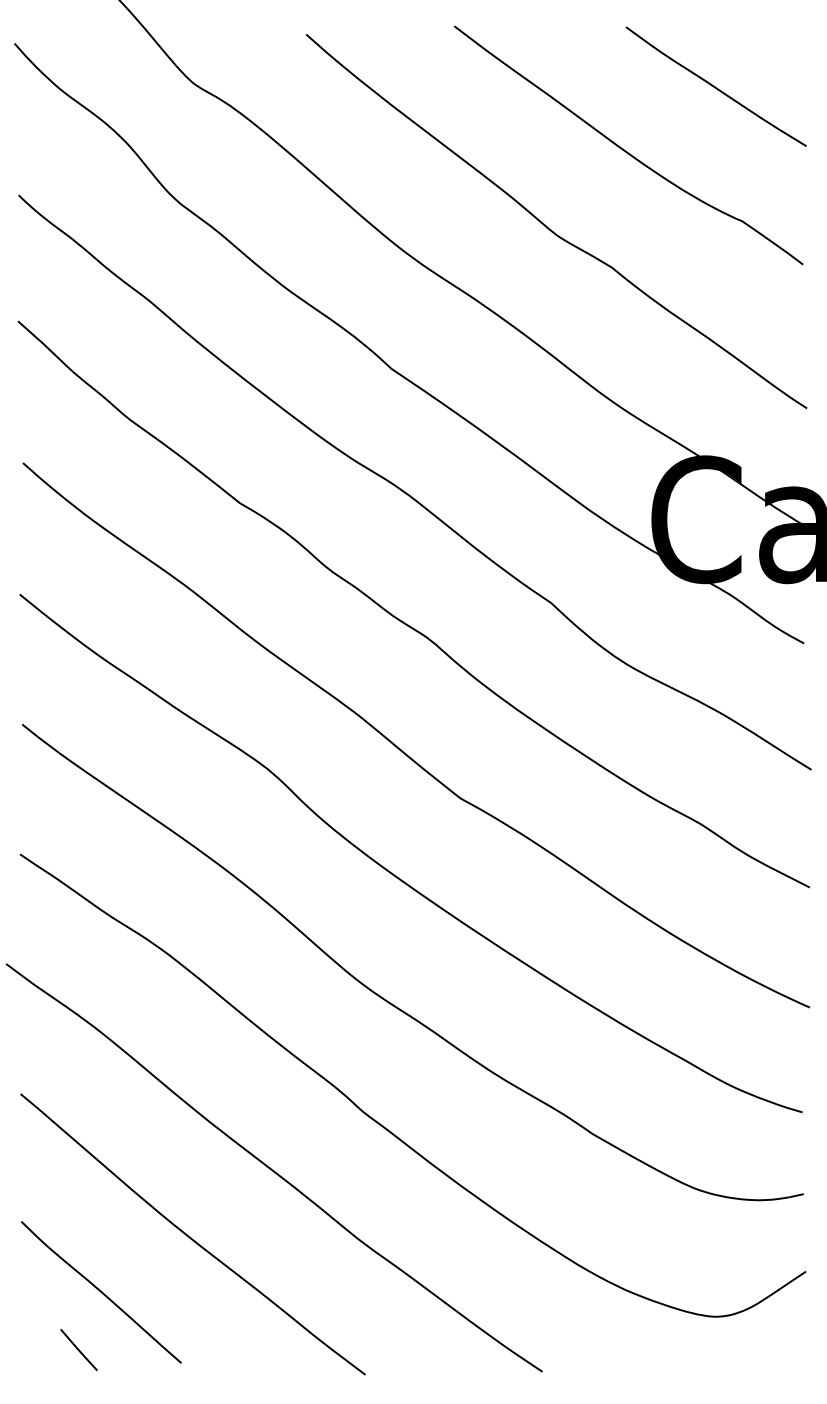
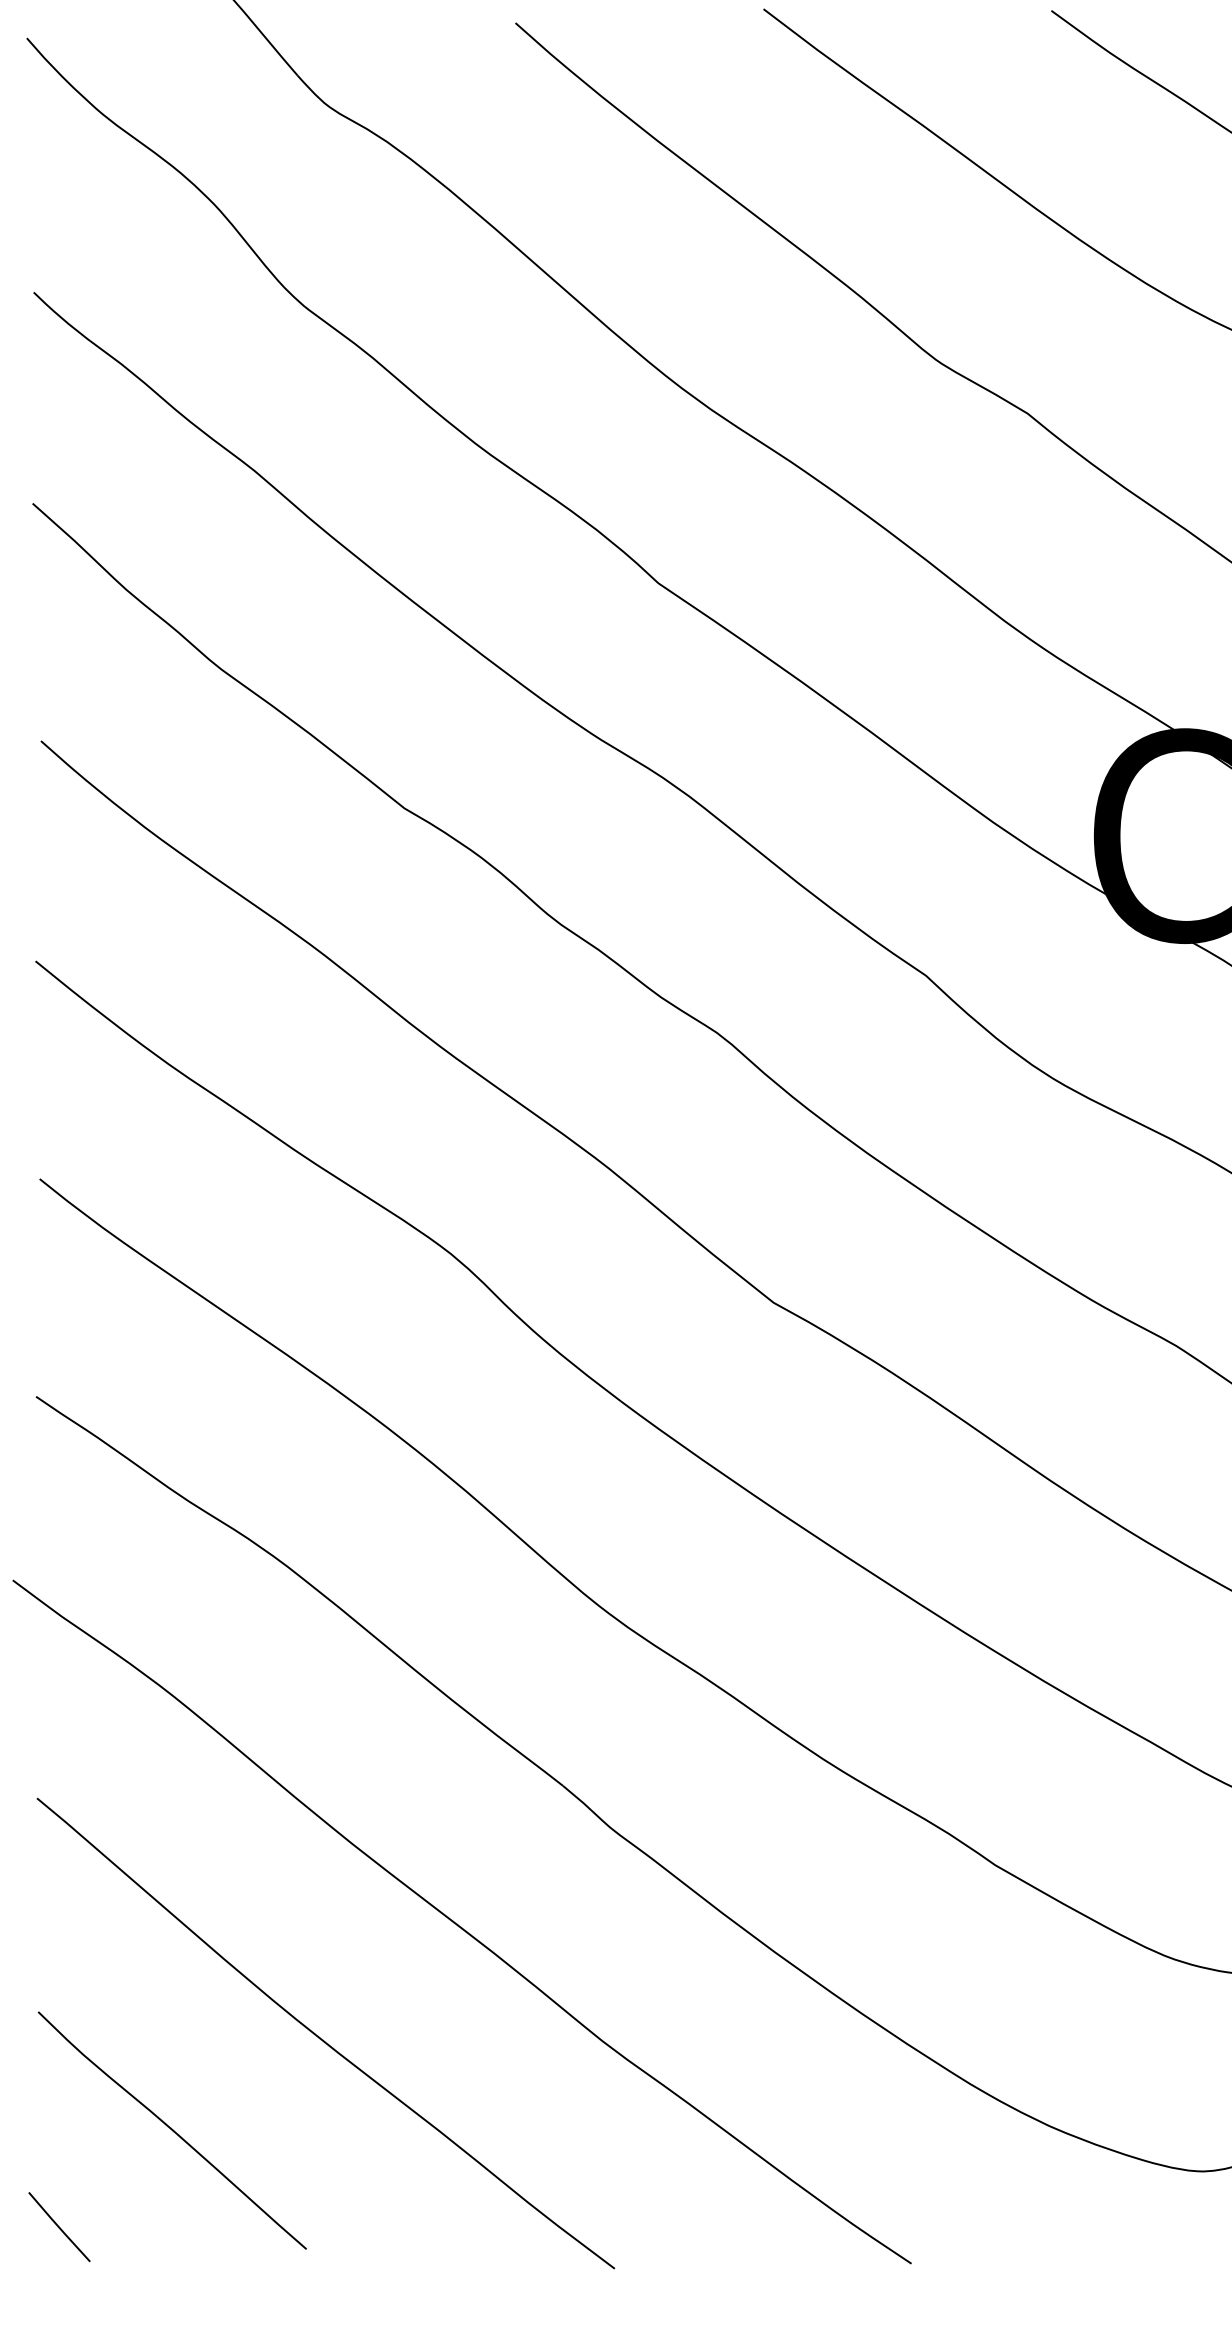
line: (78, 1349) -> (58, 2226), moved

